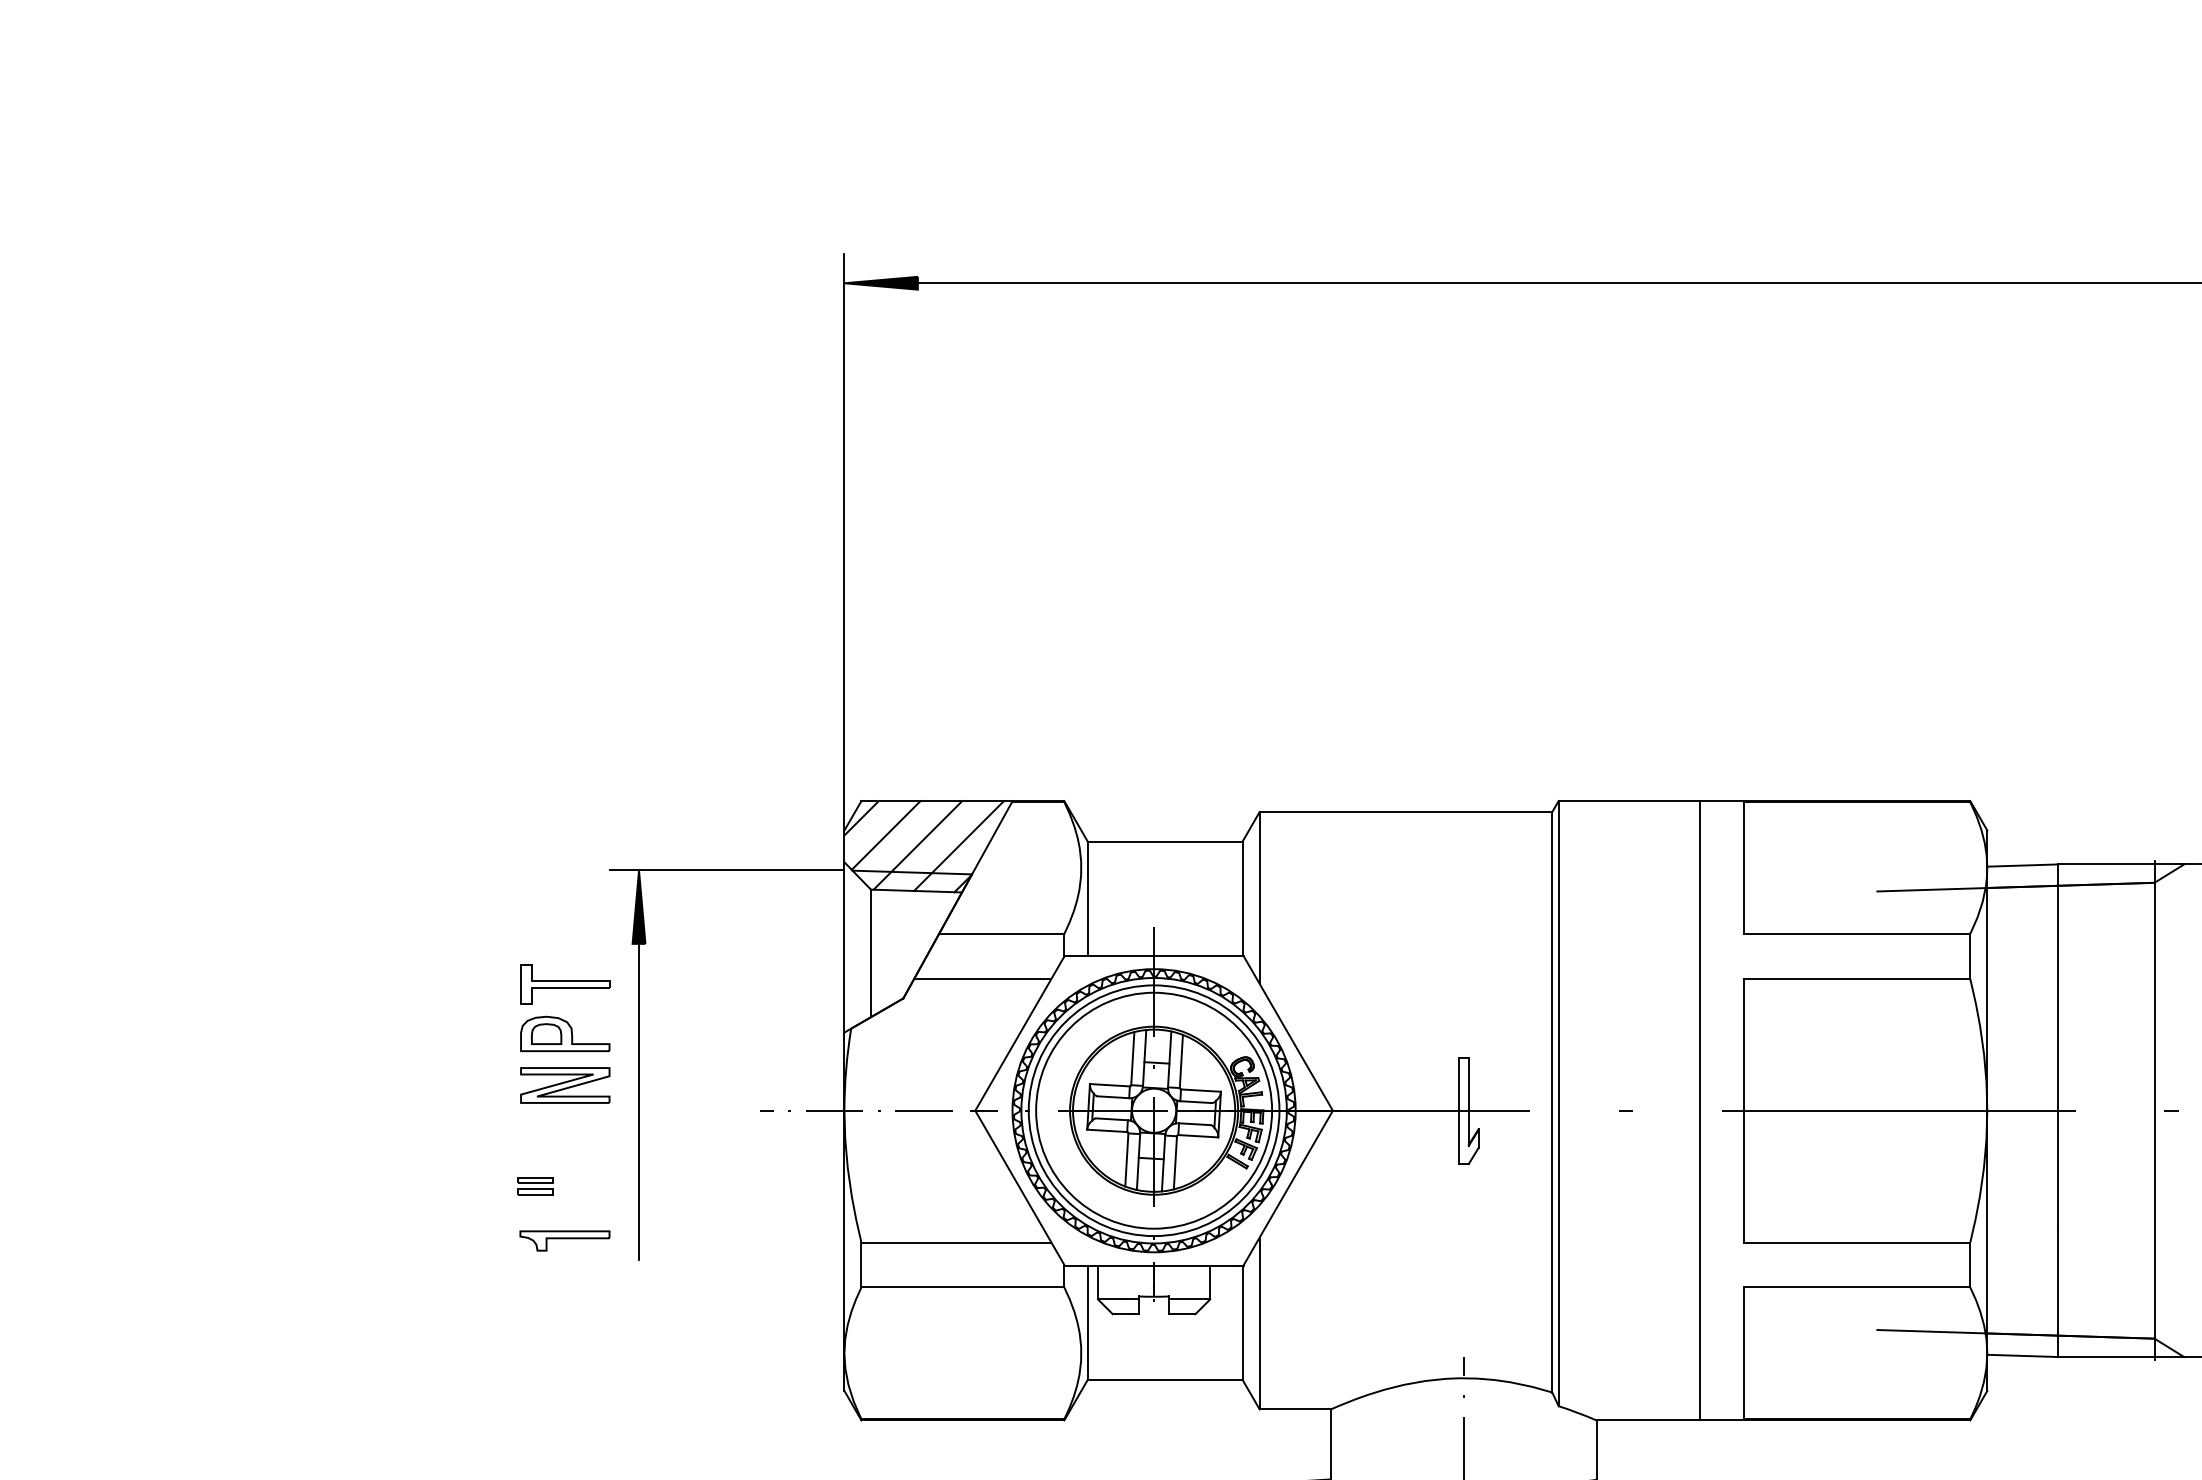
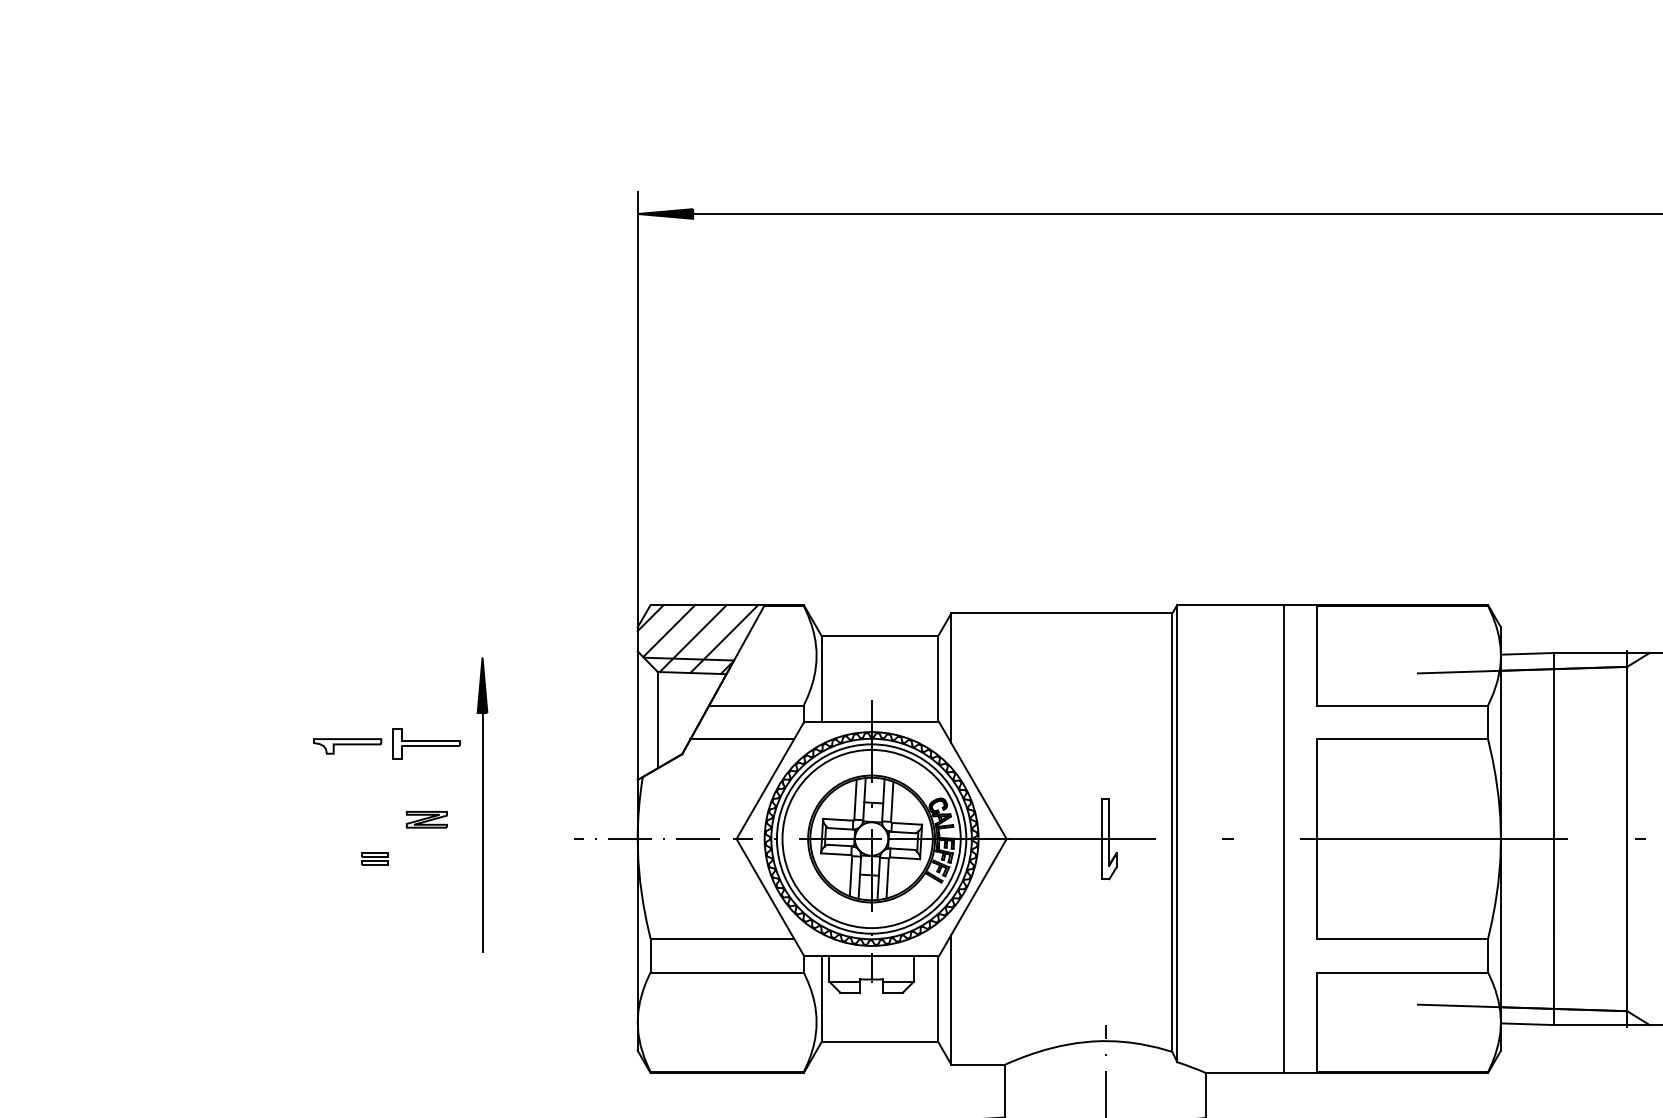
line: (726, 870) -> (548, 657), removed
part: (564, 1033) -> (426, 780), removed
part: (564, 1084) -> (426, 819), size x0.6
part: (534, 1185) -> (374, 858), moved
part: (564, 1241) -> (347, 746), moved

